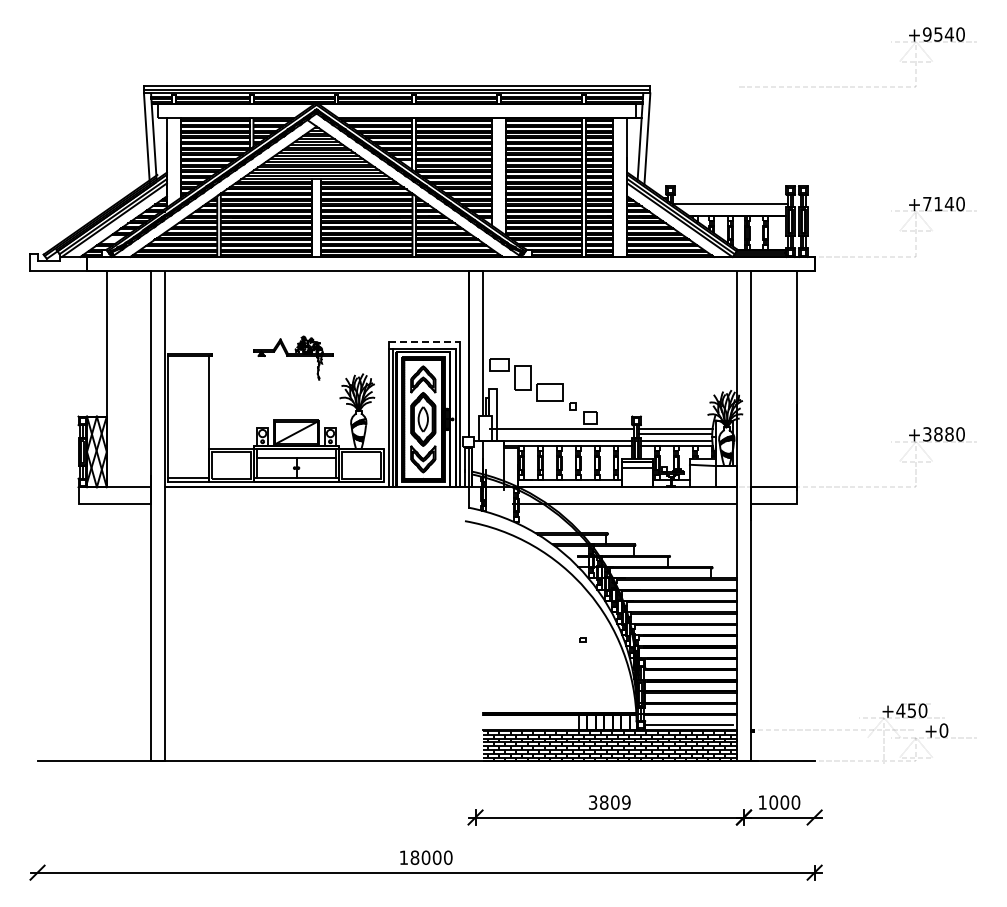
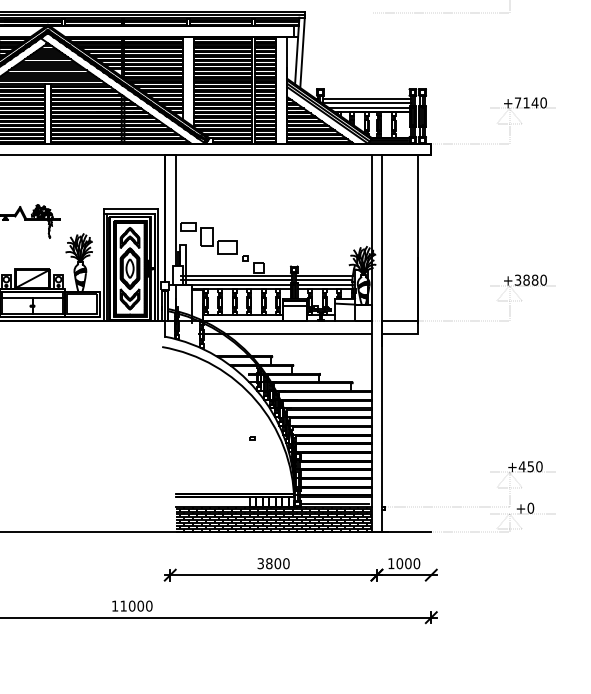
line: (730, 198) -> (366, 98), added
line: (733, 210) -> (368, 107), added
line: (425, 341) -> (131, 208), dashed -> solid
line: (561, 434) -> (236, 280), added
part: (904, 711) -> (525, 467), moved
text: (626, 802) -> (286, 563), 3809 -> 3800
text: (414, 857) -> (123, 605), 18000 -> 11000

